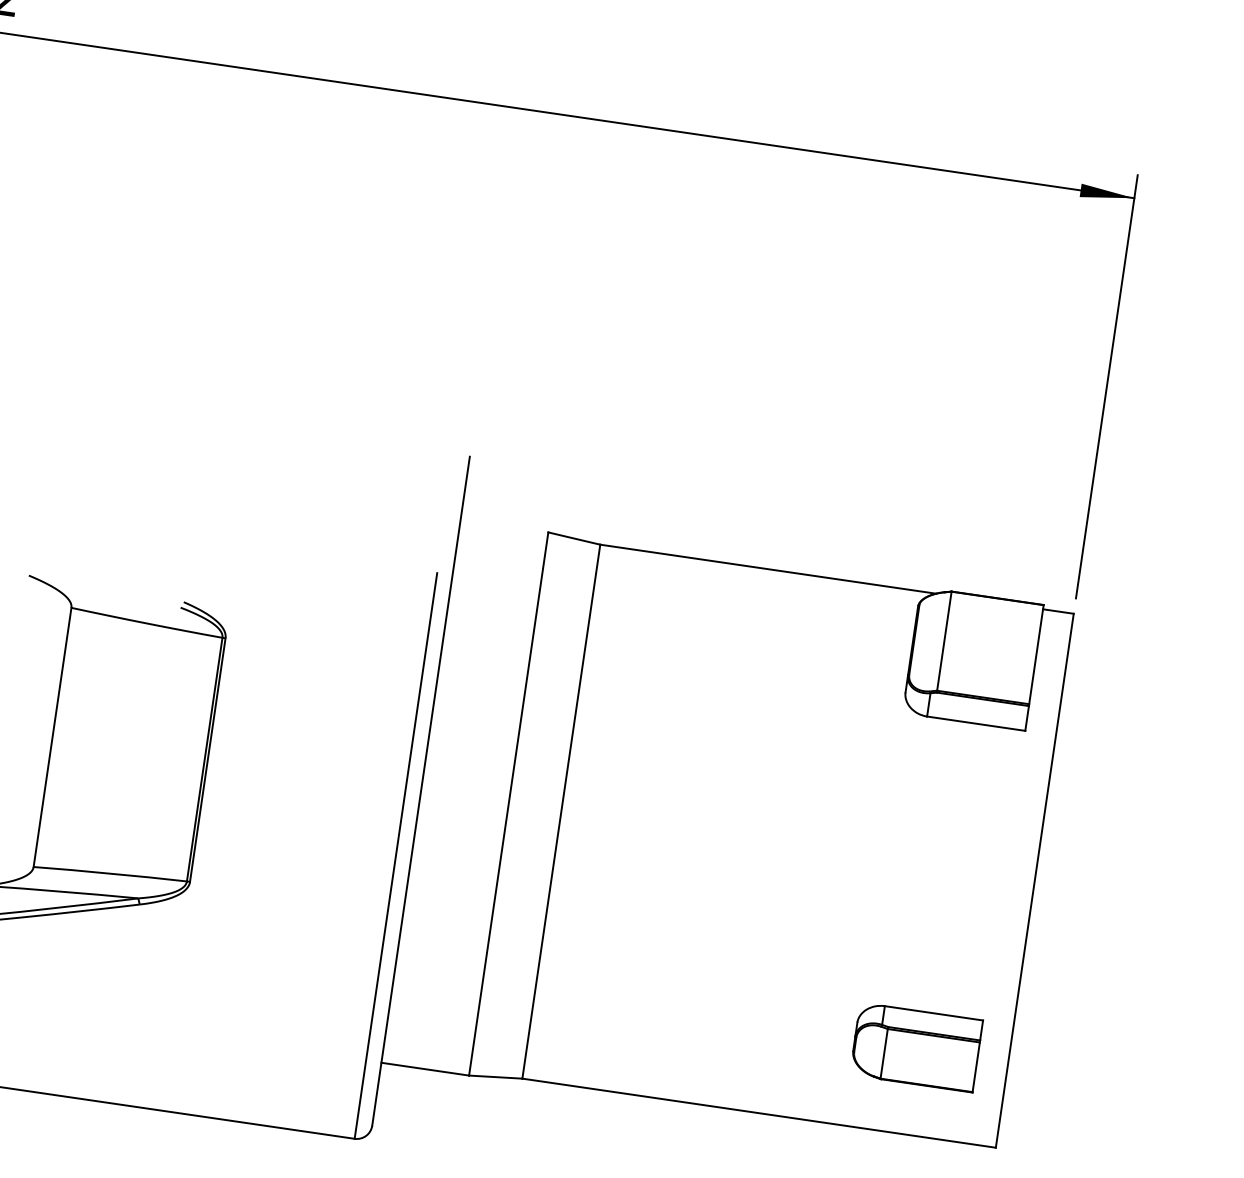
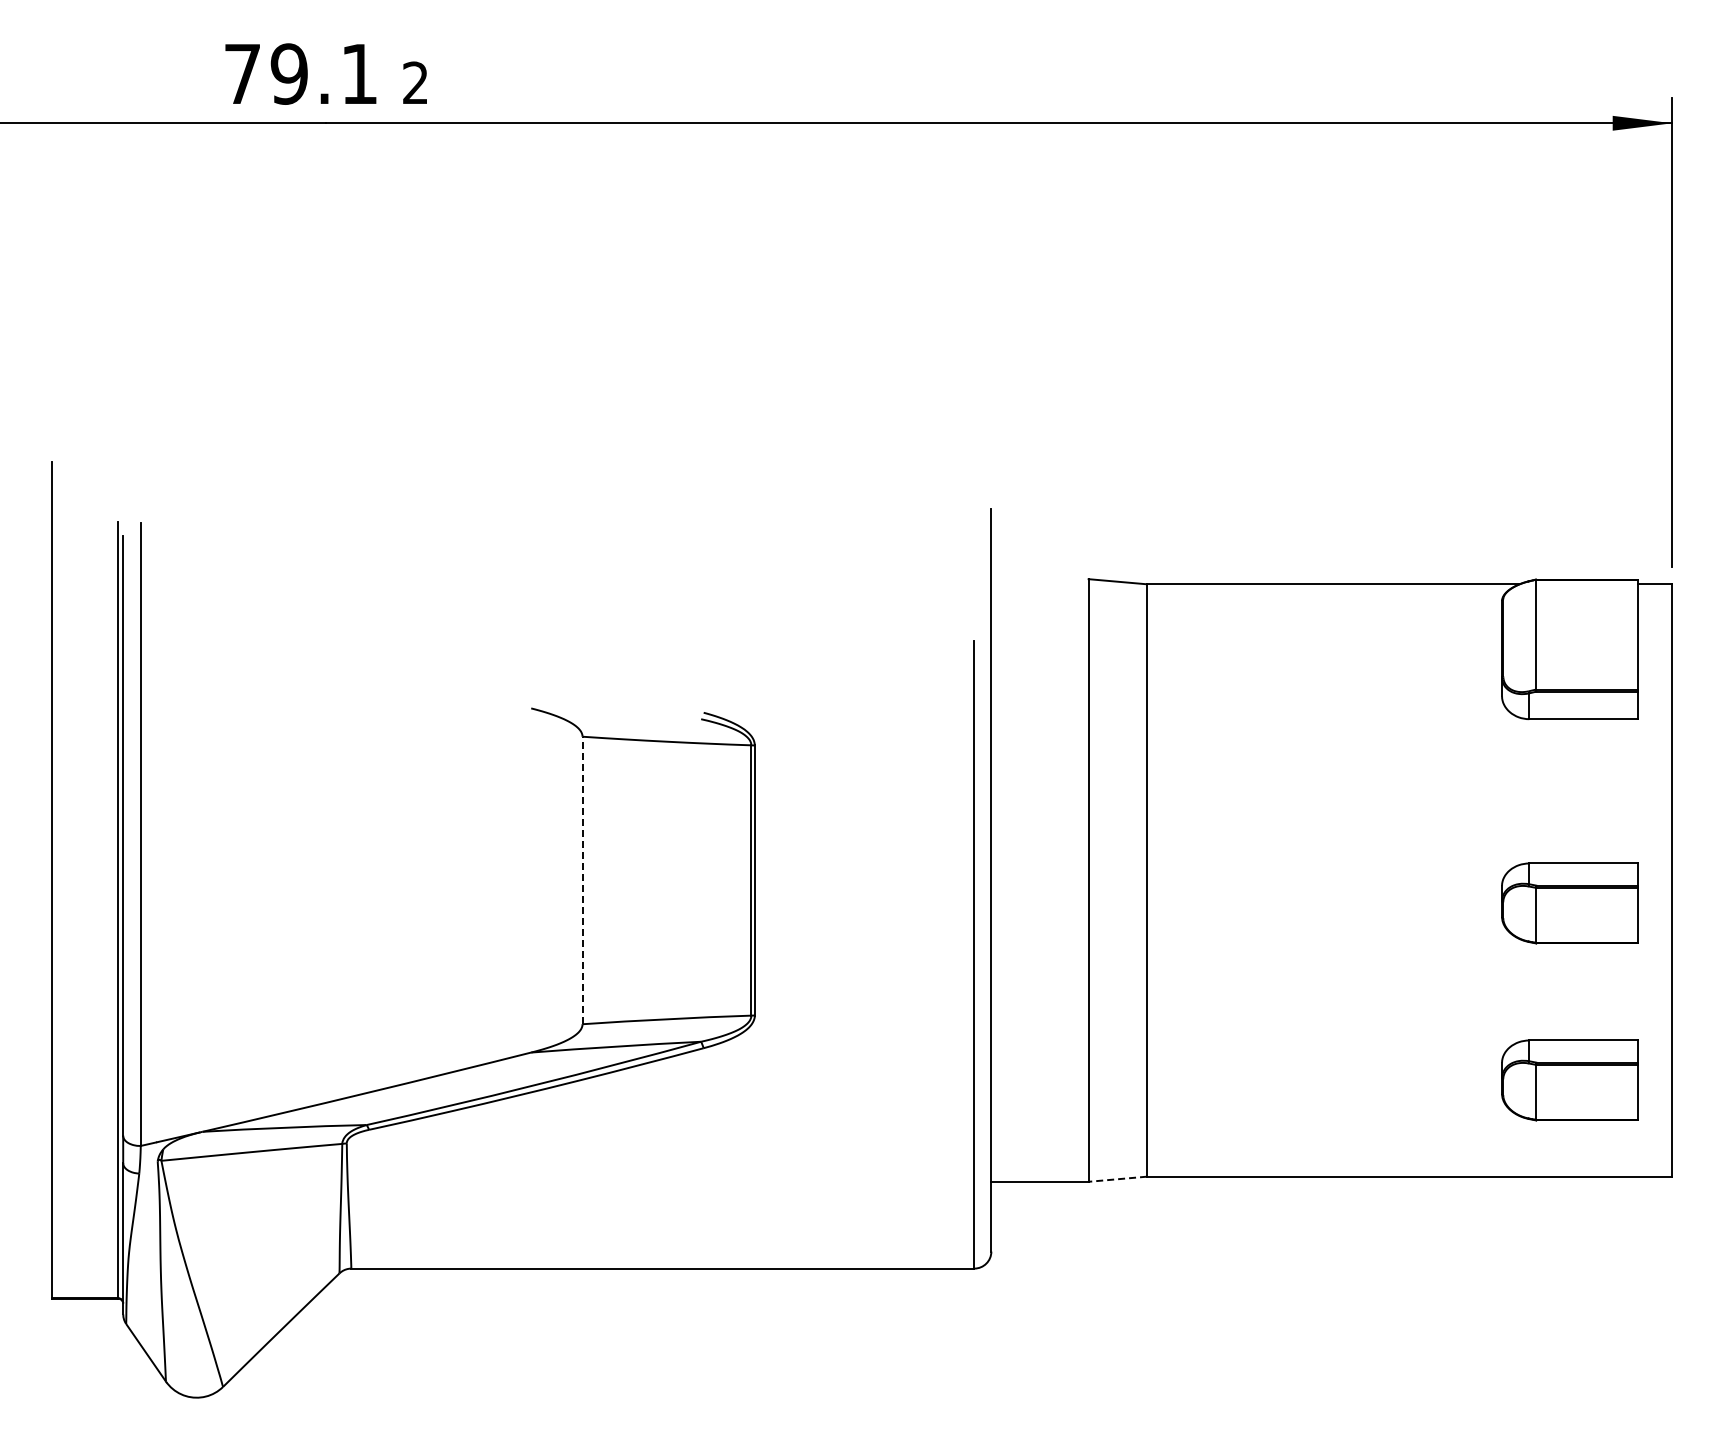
line: (52, 737) -> (582, 880), solid -> dashed
part: (939, 887) -> (1569, 903), added
line: (495, 1077) -> (1117, 1179), solid -> dashed

